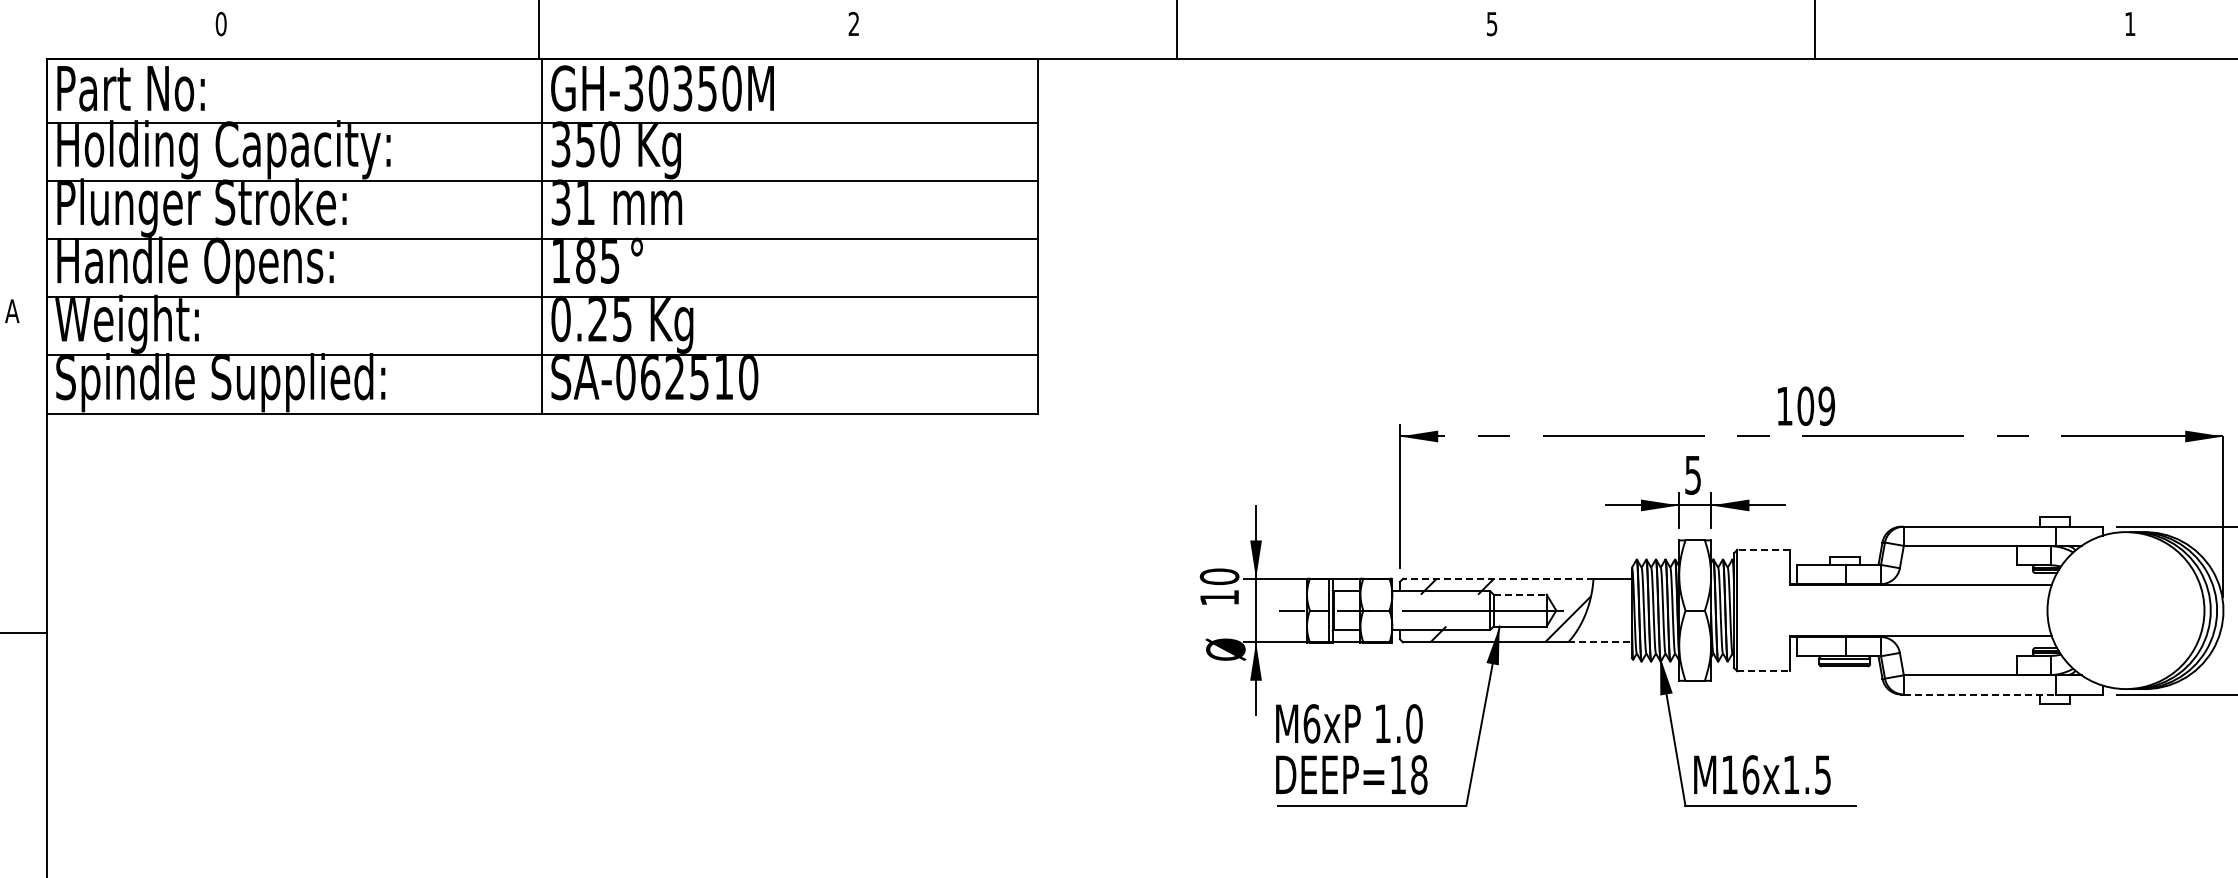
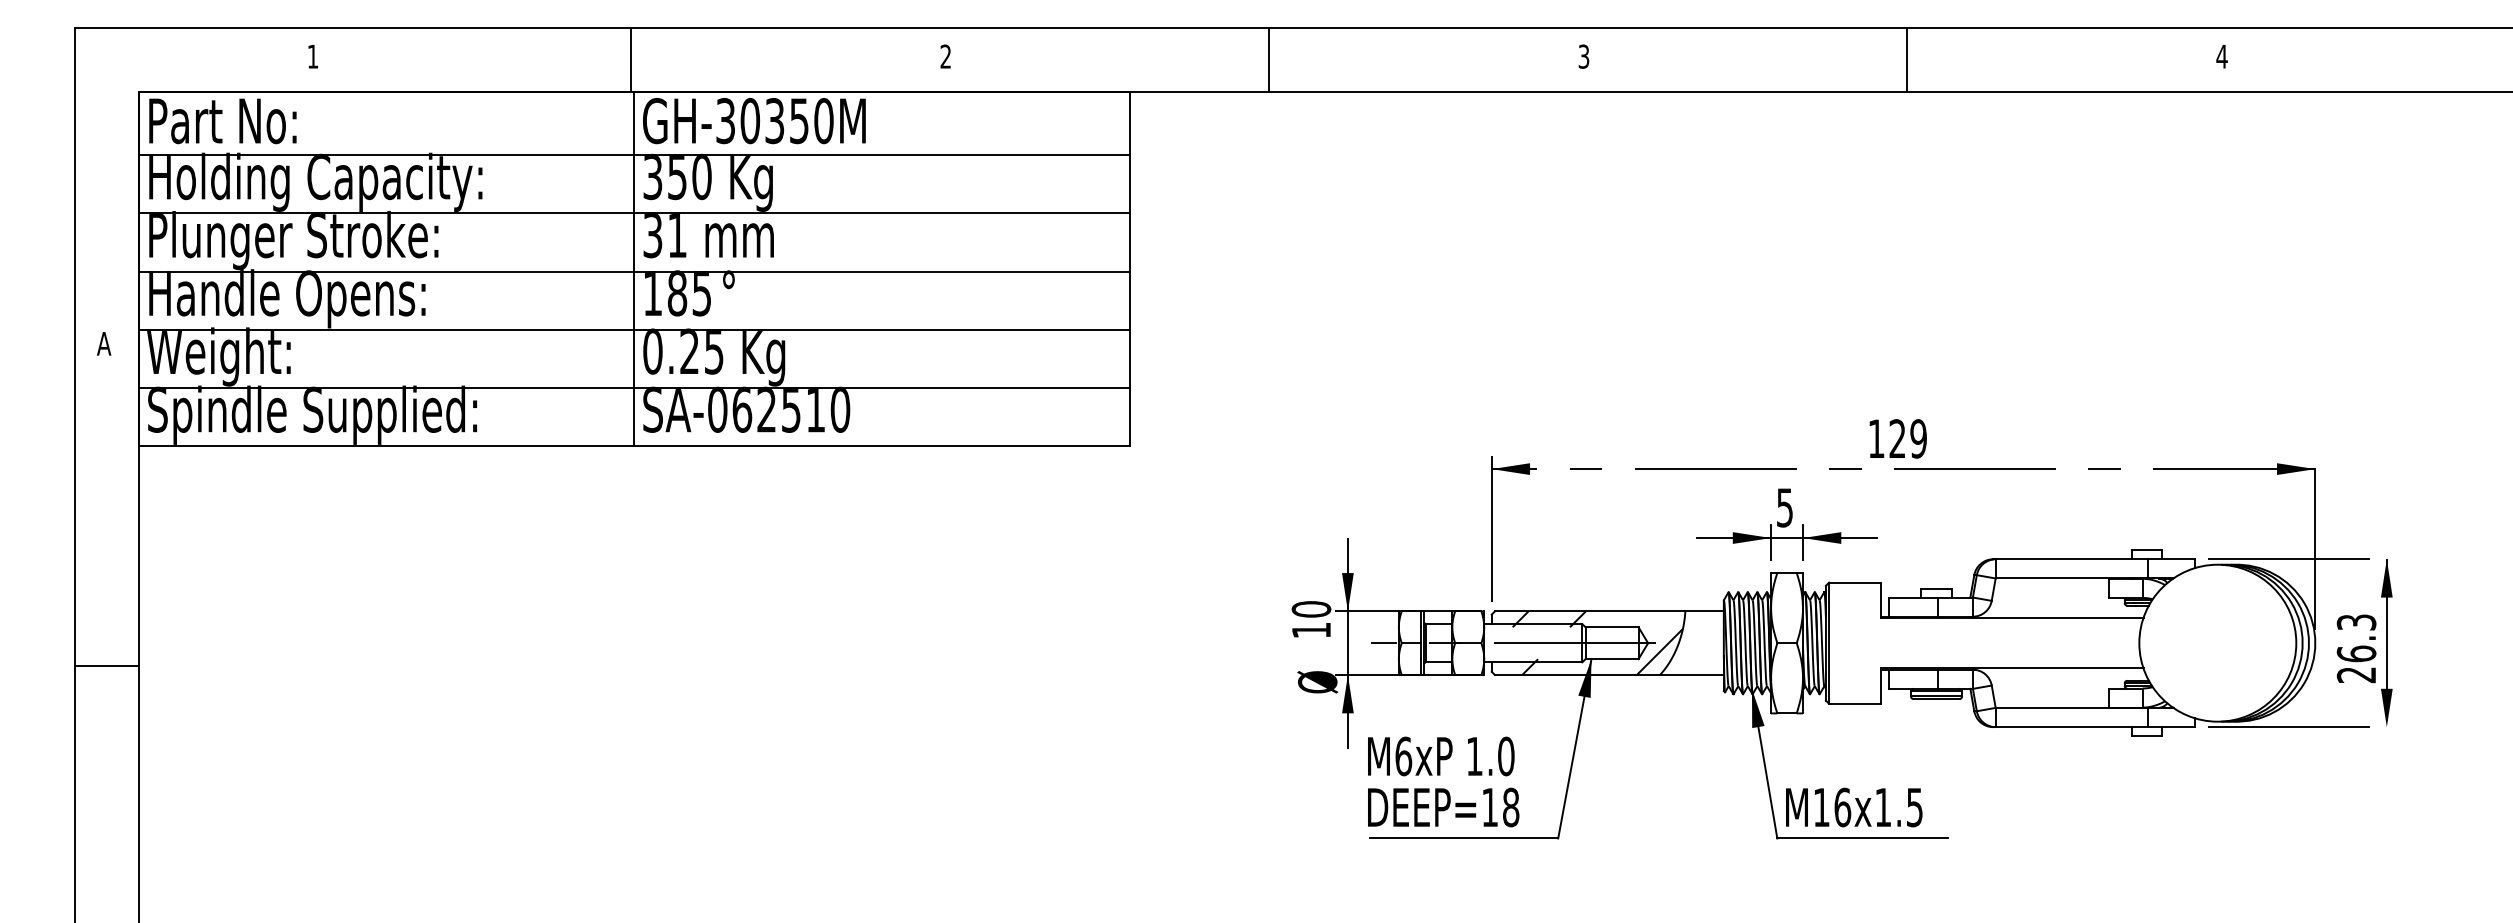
text: (220, 23) -> (312, 56), 0 -> 1
text: (1492, 23) -> (1584, 56), 5 -> 3
text: (2129, 23) -> (2221, 56), 1 -> 4
text: (1805, 405) -> (1897, 438), 109 -> 129
line: (1762, 549) -> (1854, 582), dashed -> solid
line: (1497, 578) -> (1589, 611), dashed -> solid
line: (1520, 594) -> (1612, 627), dashed -> solid
line: (1599, 642) -> (1691, 675), dashed -> solid
line: (1763, 670) -> (1855, 703), dashed -> solid
line: (1980, 694) -> (2072, 727), dashed -> solid

